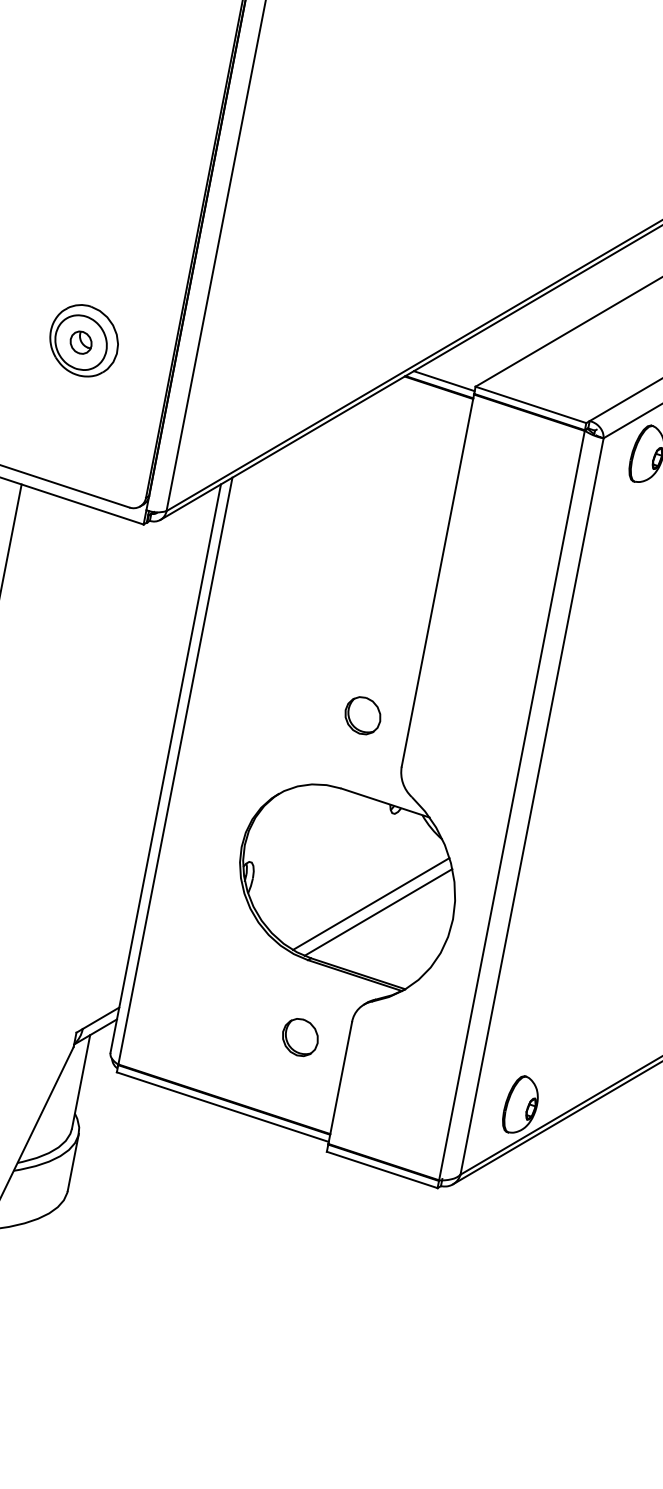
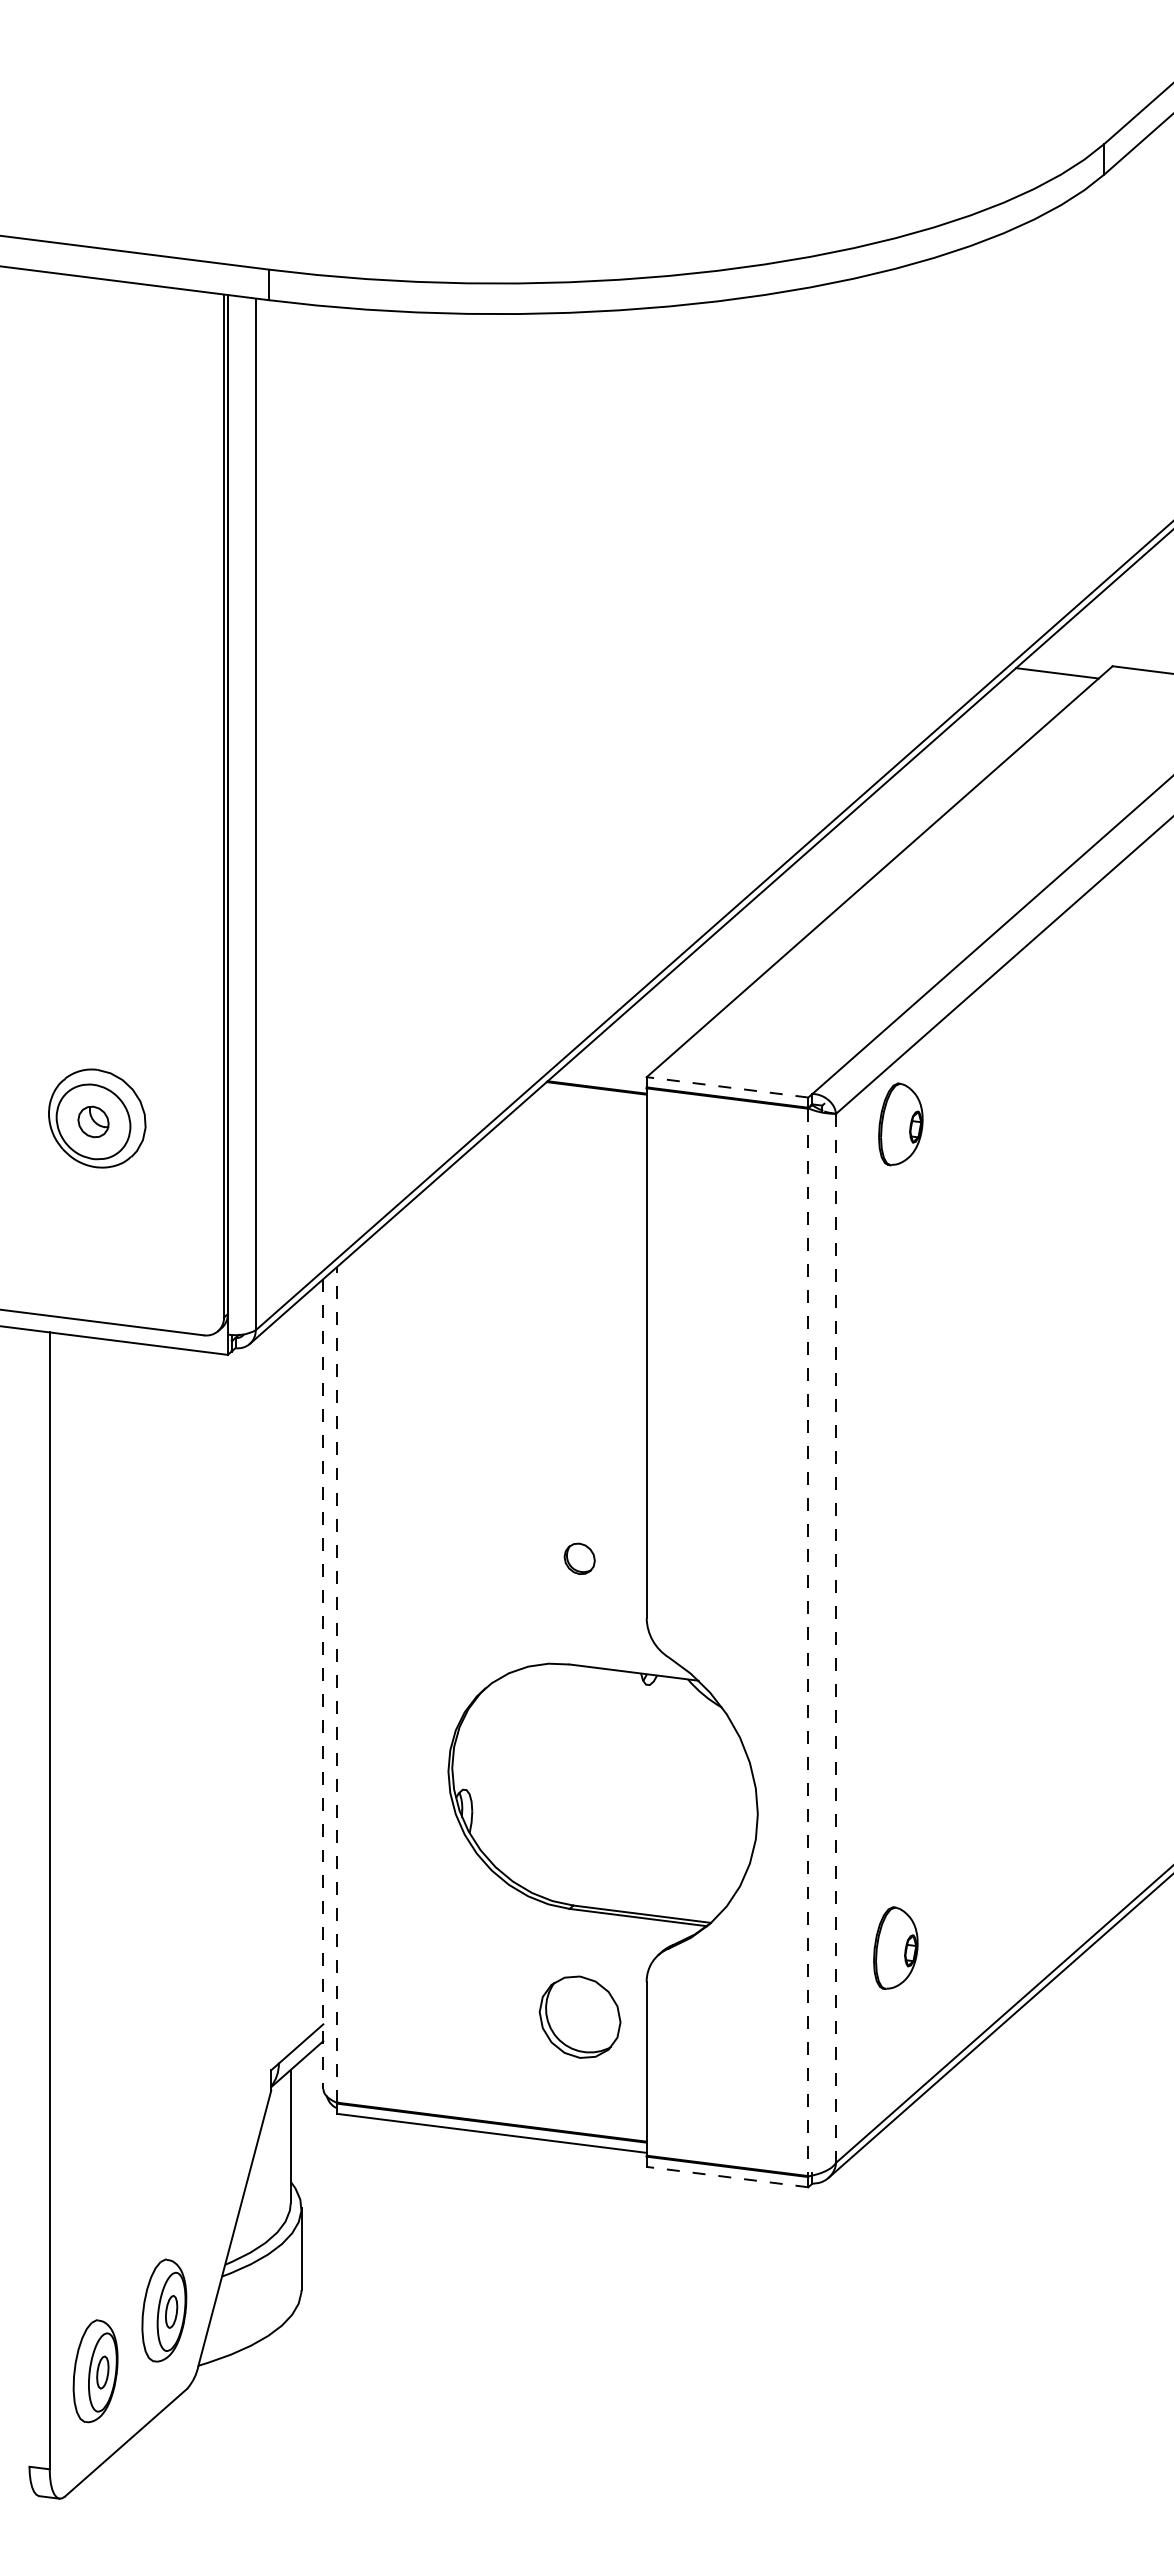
line: (443, 380) -> (601, 1077), removed
line: (530, 405) -> (727, 1087), solid -> dashed
part: (362, 715) -> (579, 1558), size x0.6
line: (165, 768) -> (323, 1684), solid -> dashed
line: (175, 770) -> (337, 1684), solid -> dashed
line: (512, 805) -> (808, 1642), solid -> dashed
line: (532, 806) -> (836, 1638), solid -> dashed
line: (371, 904) -> (641, 1815), removed
line: (378, 912) -> (653, 1824), removed
part: (300, 1037) -> (579, 2016), size x1.6
part: (520, 1104) -> (895, 1947), moved
line: (382, 1170) -> (727, 2177), solid -> dashed

